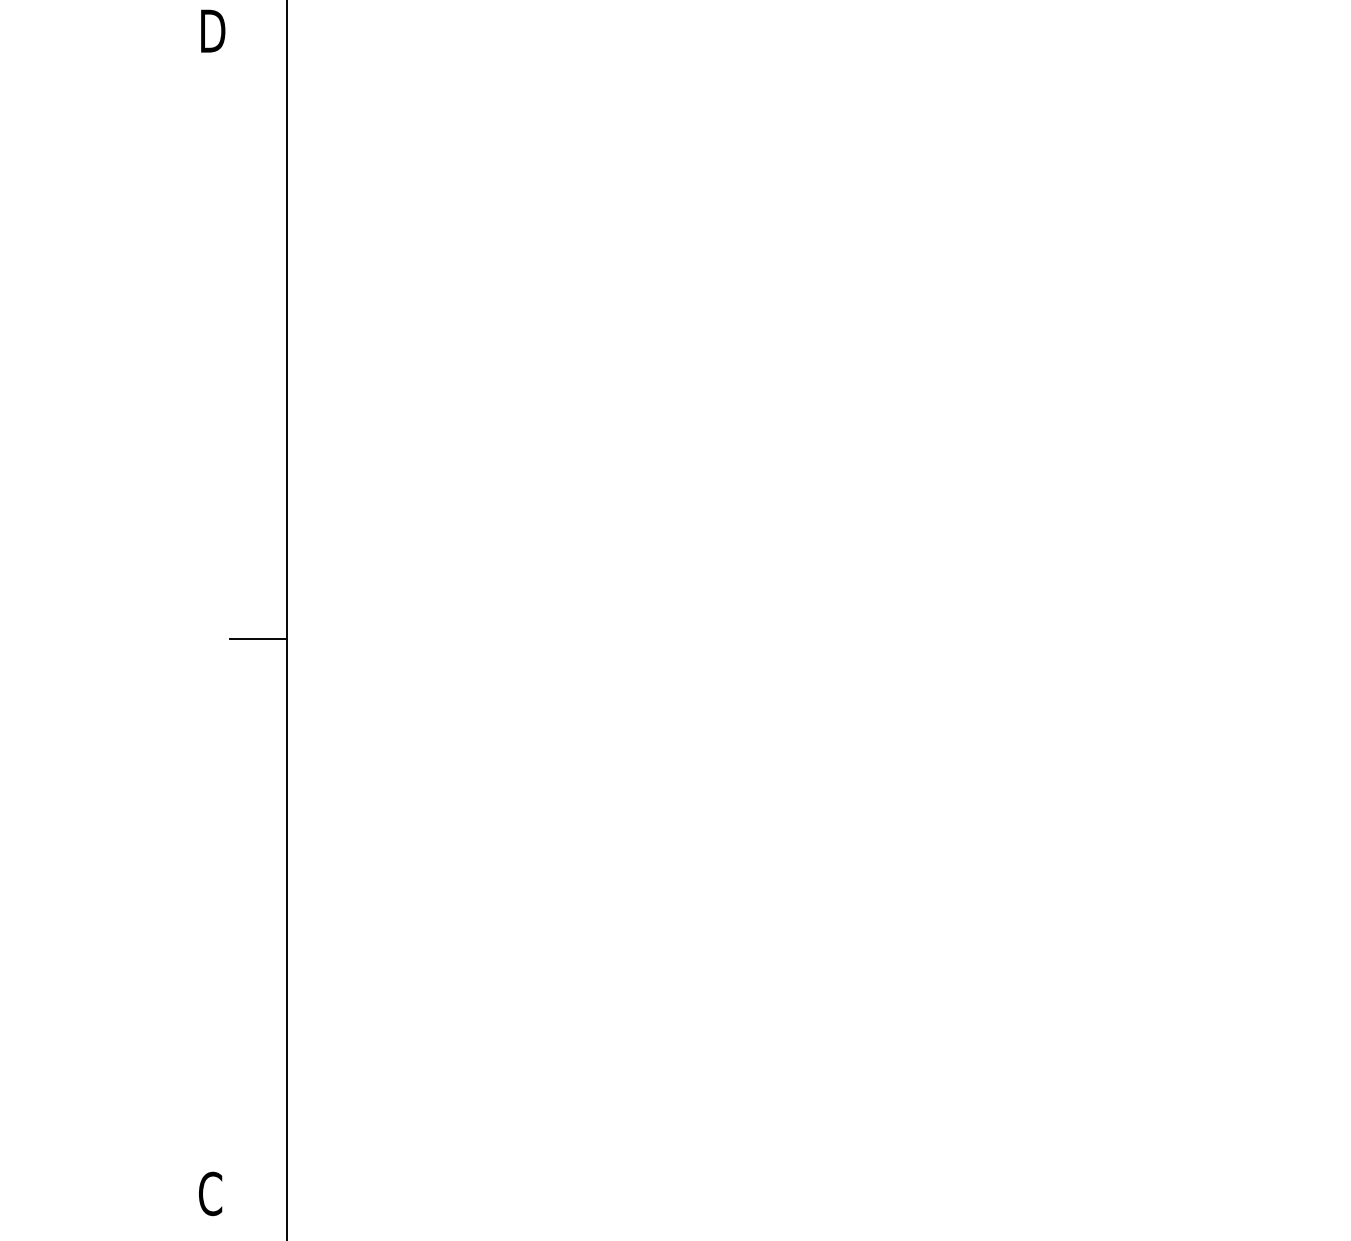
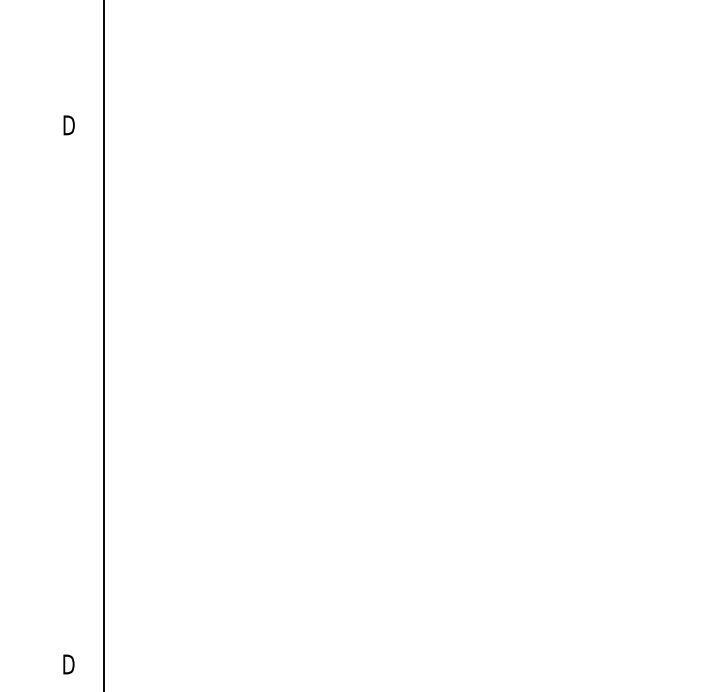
line: (259, 639) -> (90, 407), removed
text: (211, 1193) -> (68, 664), C -> D

